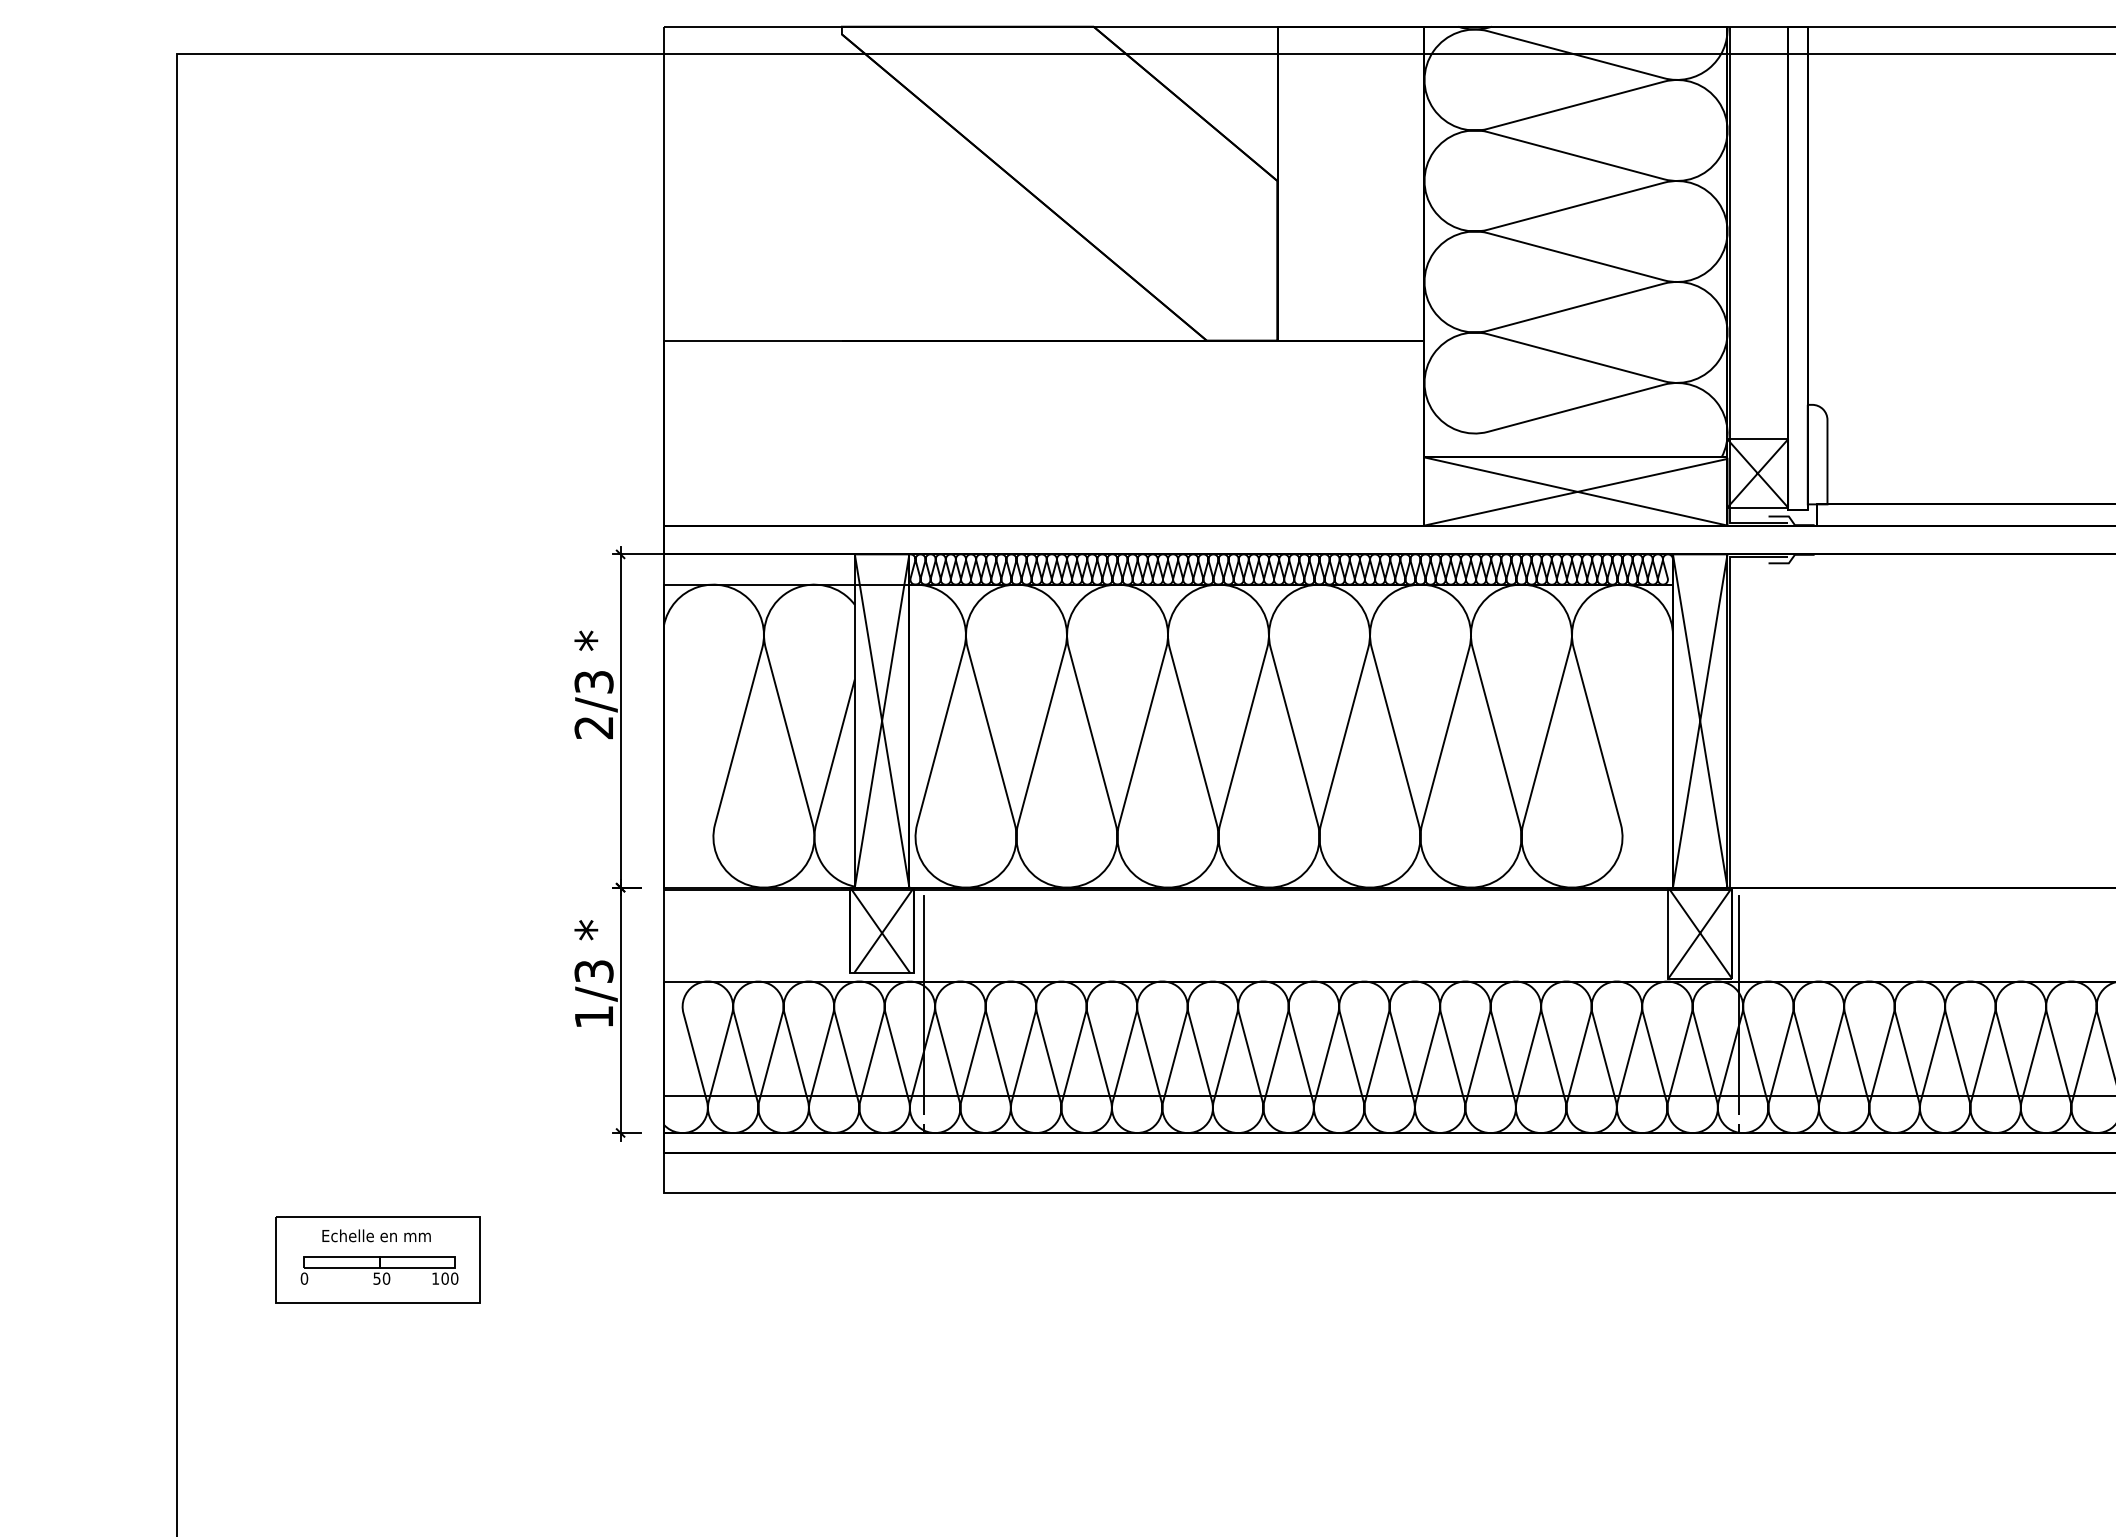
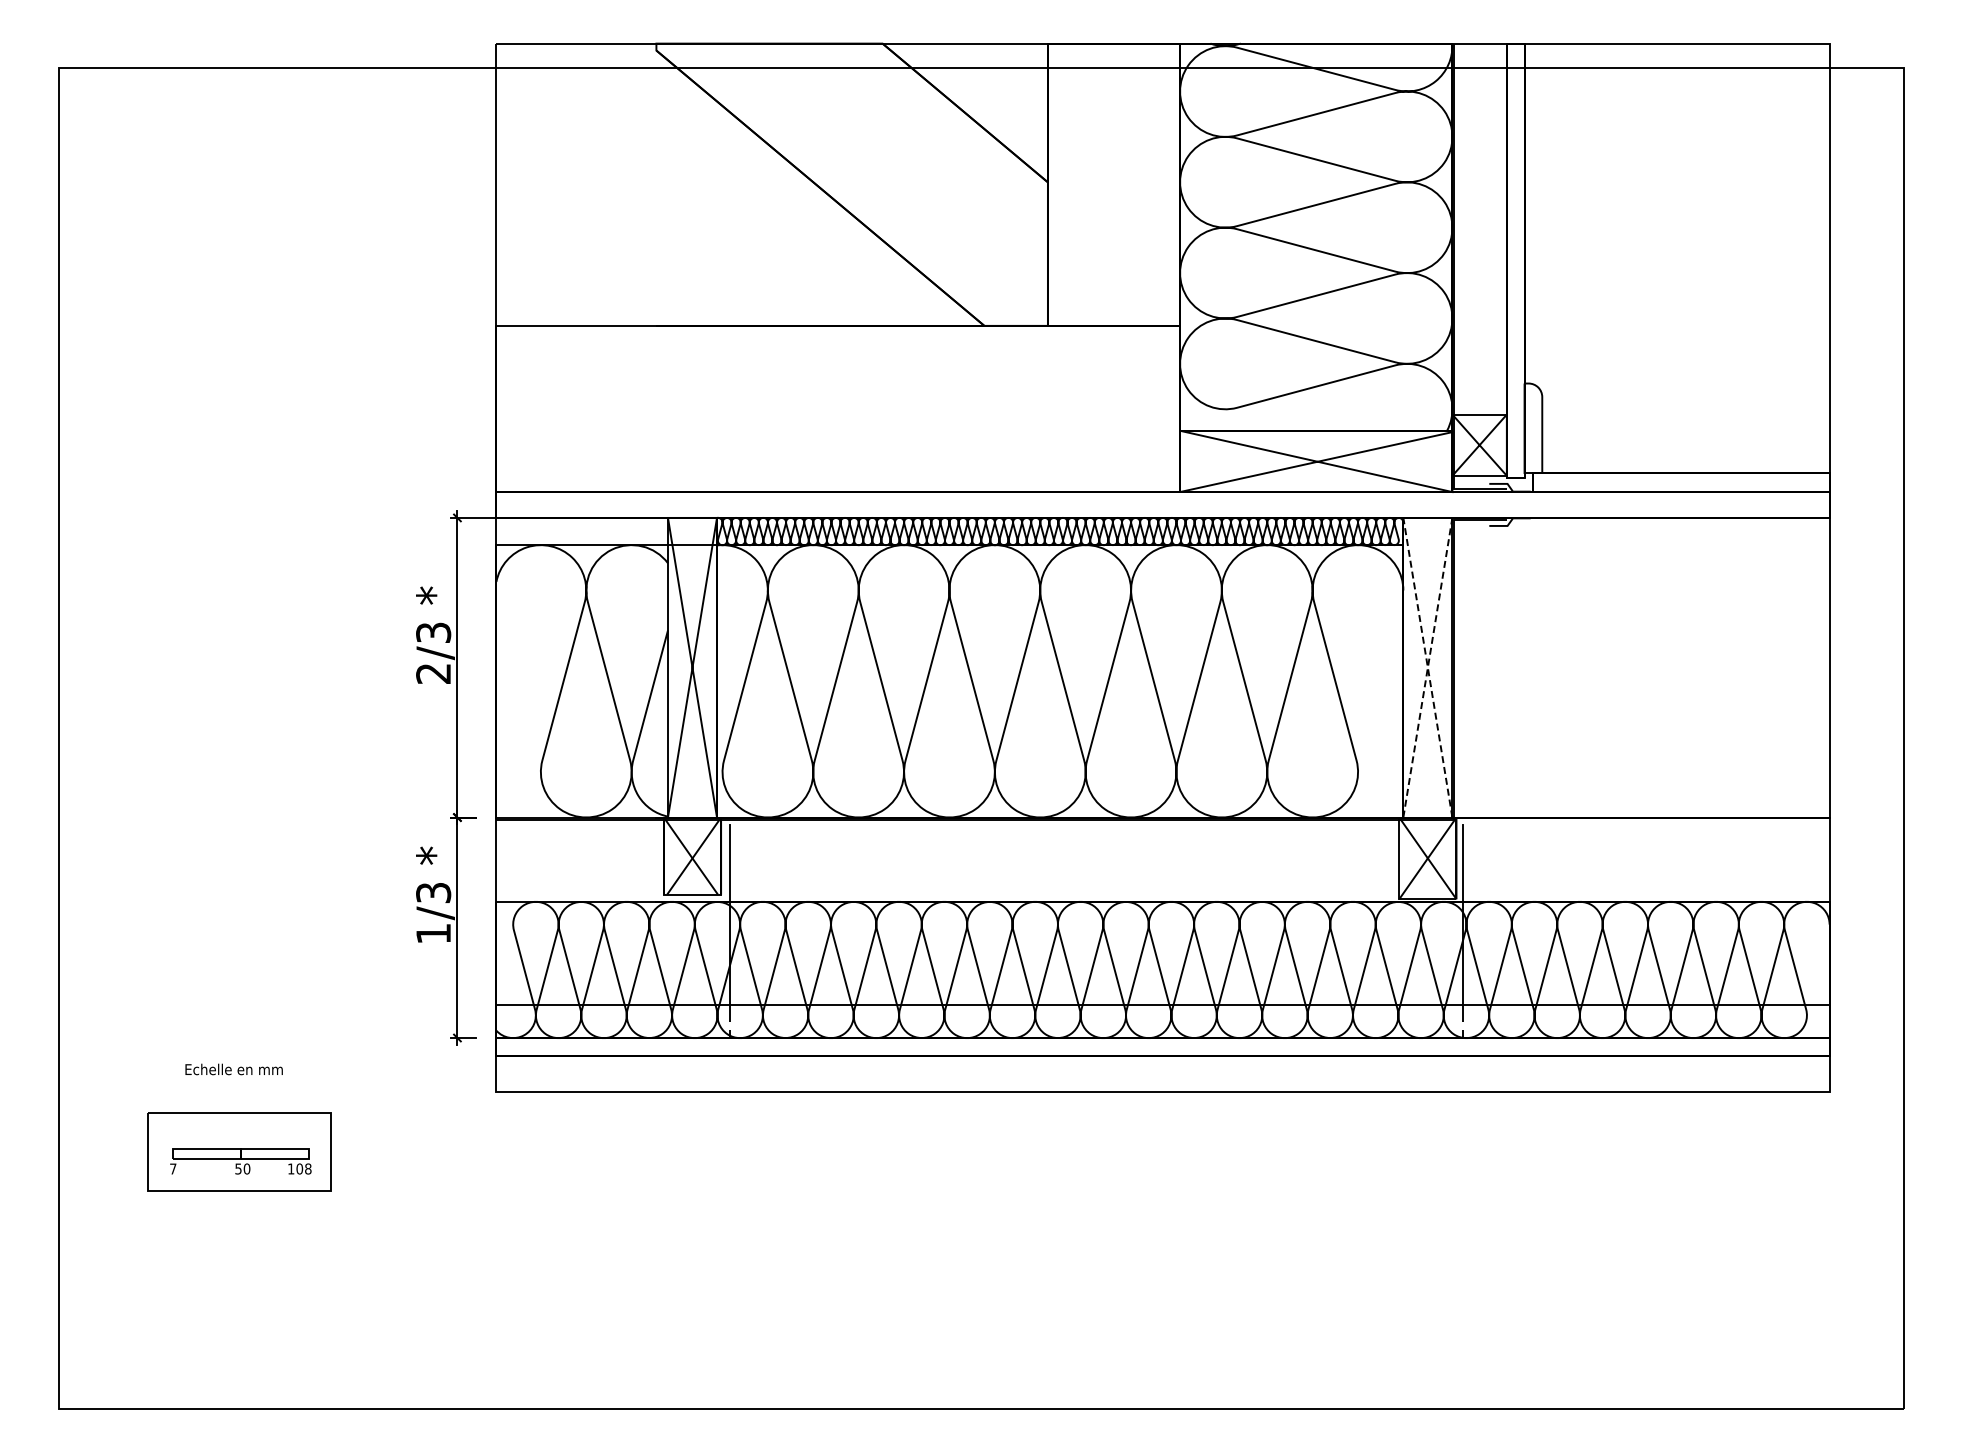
line: (1699, 553) -> (1427, 517), solid -> dashed
text: (375, 1235) -> (233, 1069), moved
text: (304, 1278) -> (173, 1168), 0 -> 7
text: (454, 1278) -> (308, 1168), 100 -> 108

